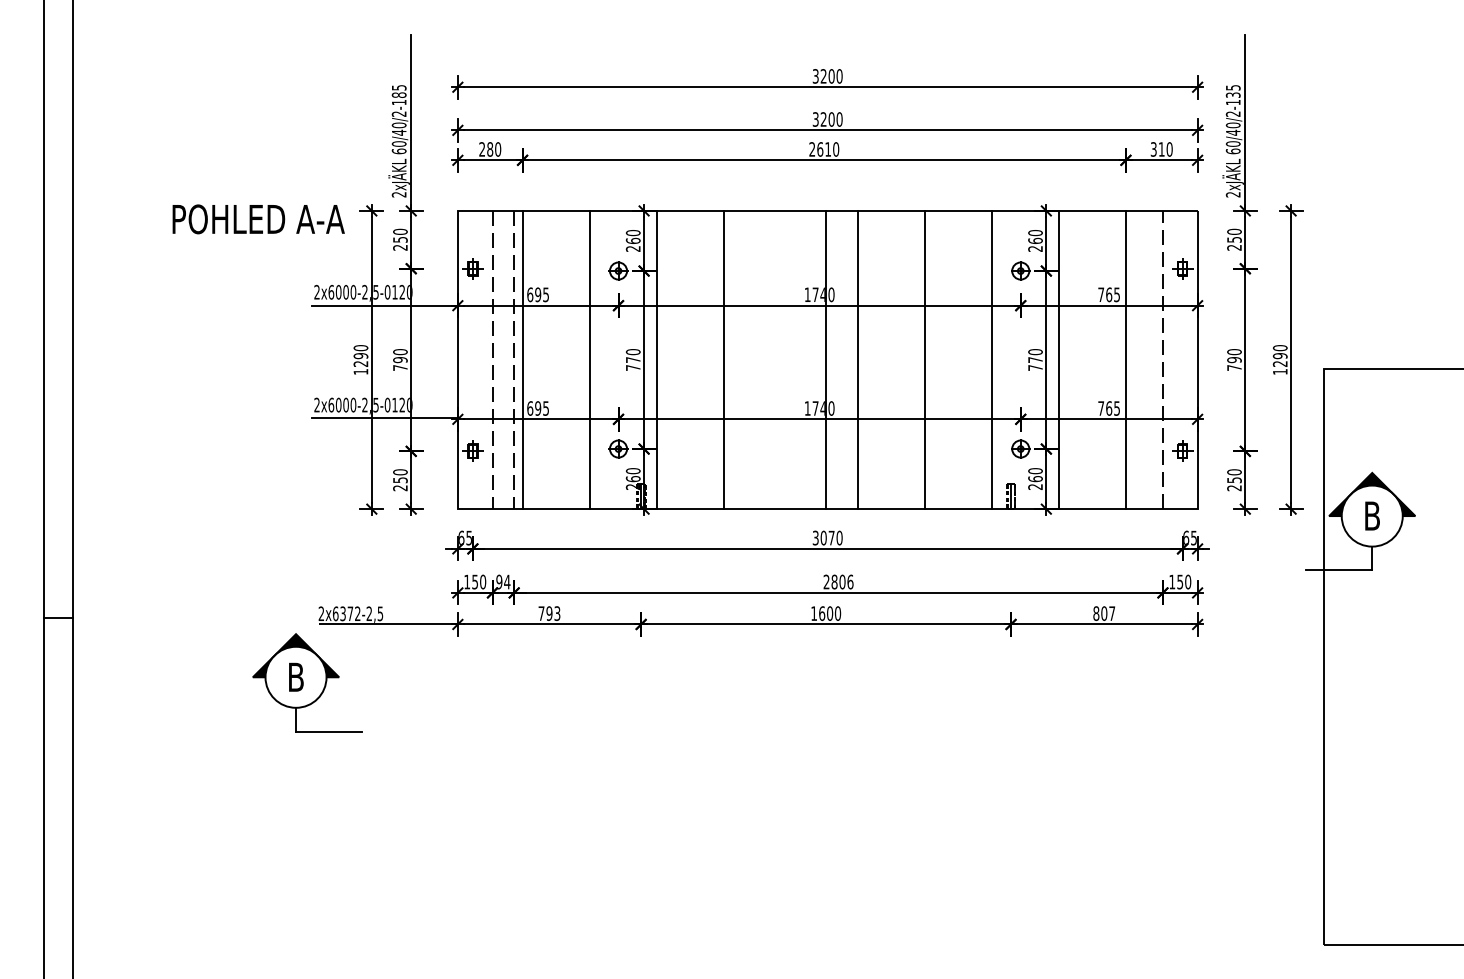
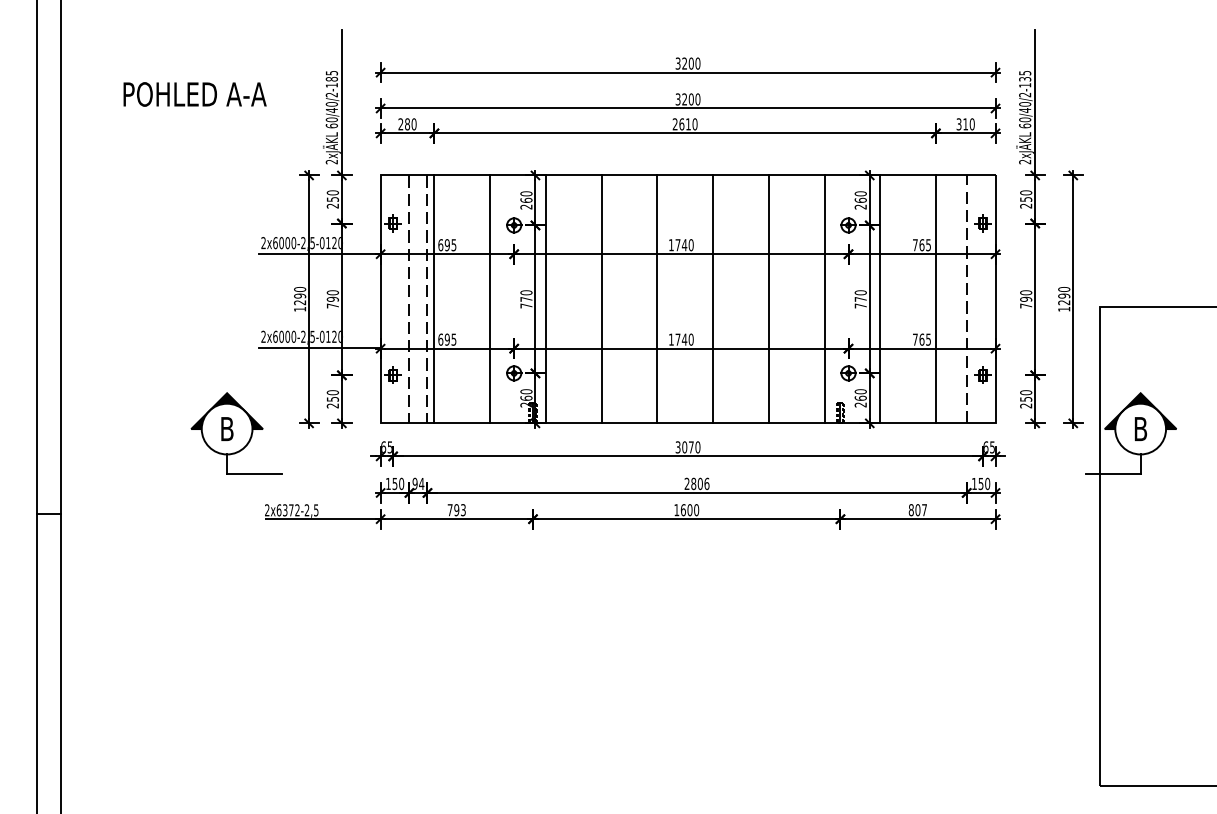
text: (257, 219) -> (194, 94), moved
line: (825, 360) -> (657, 299), moved
part: (307, 682) -> (236, 433), moved

